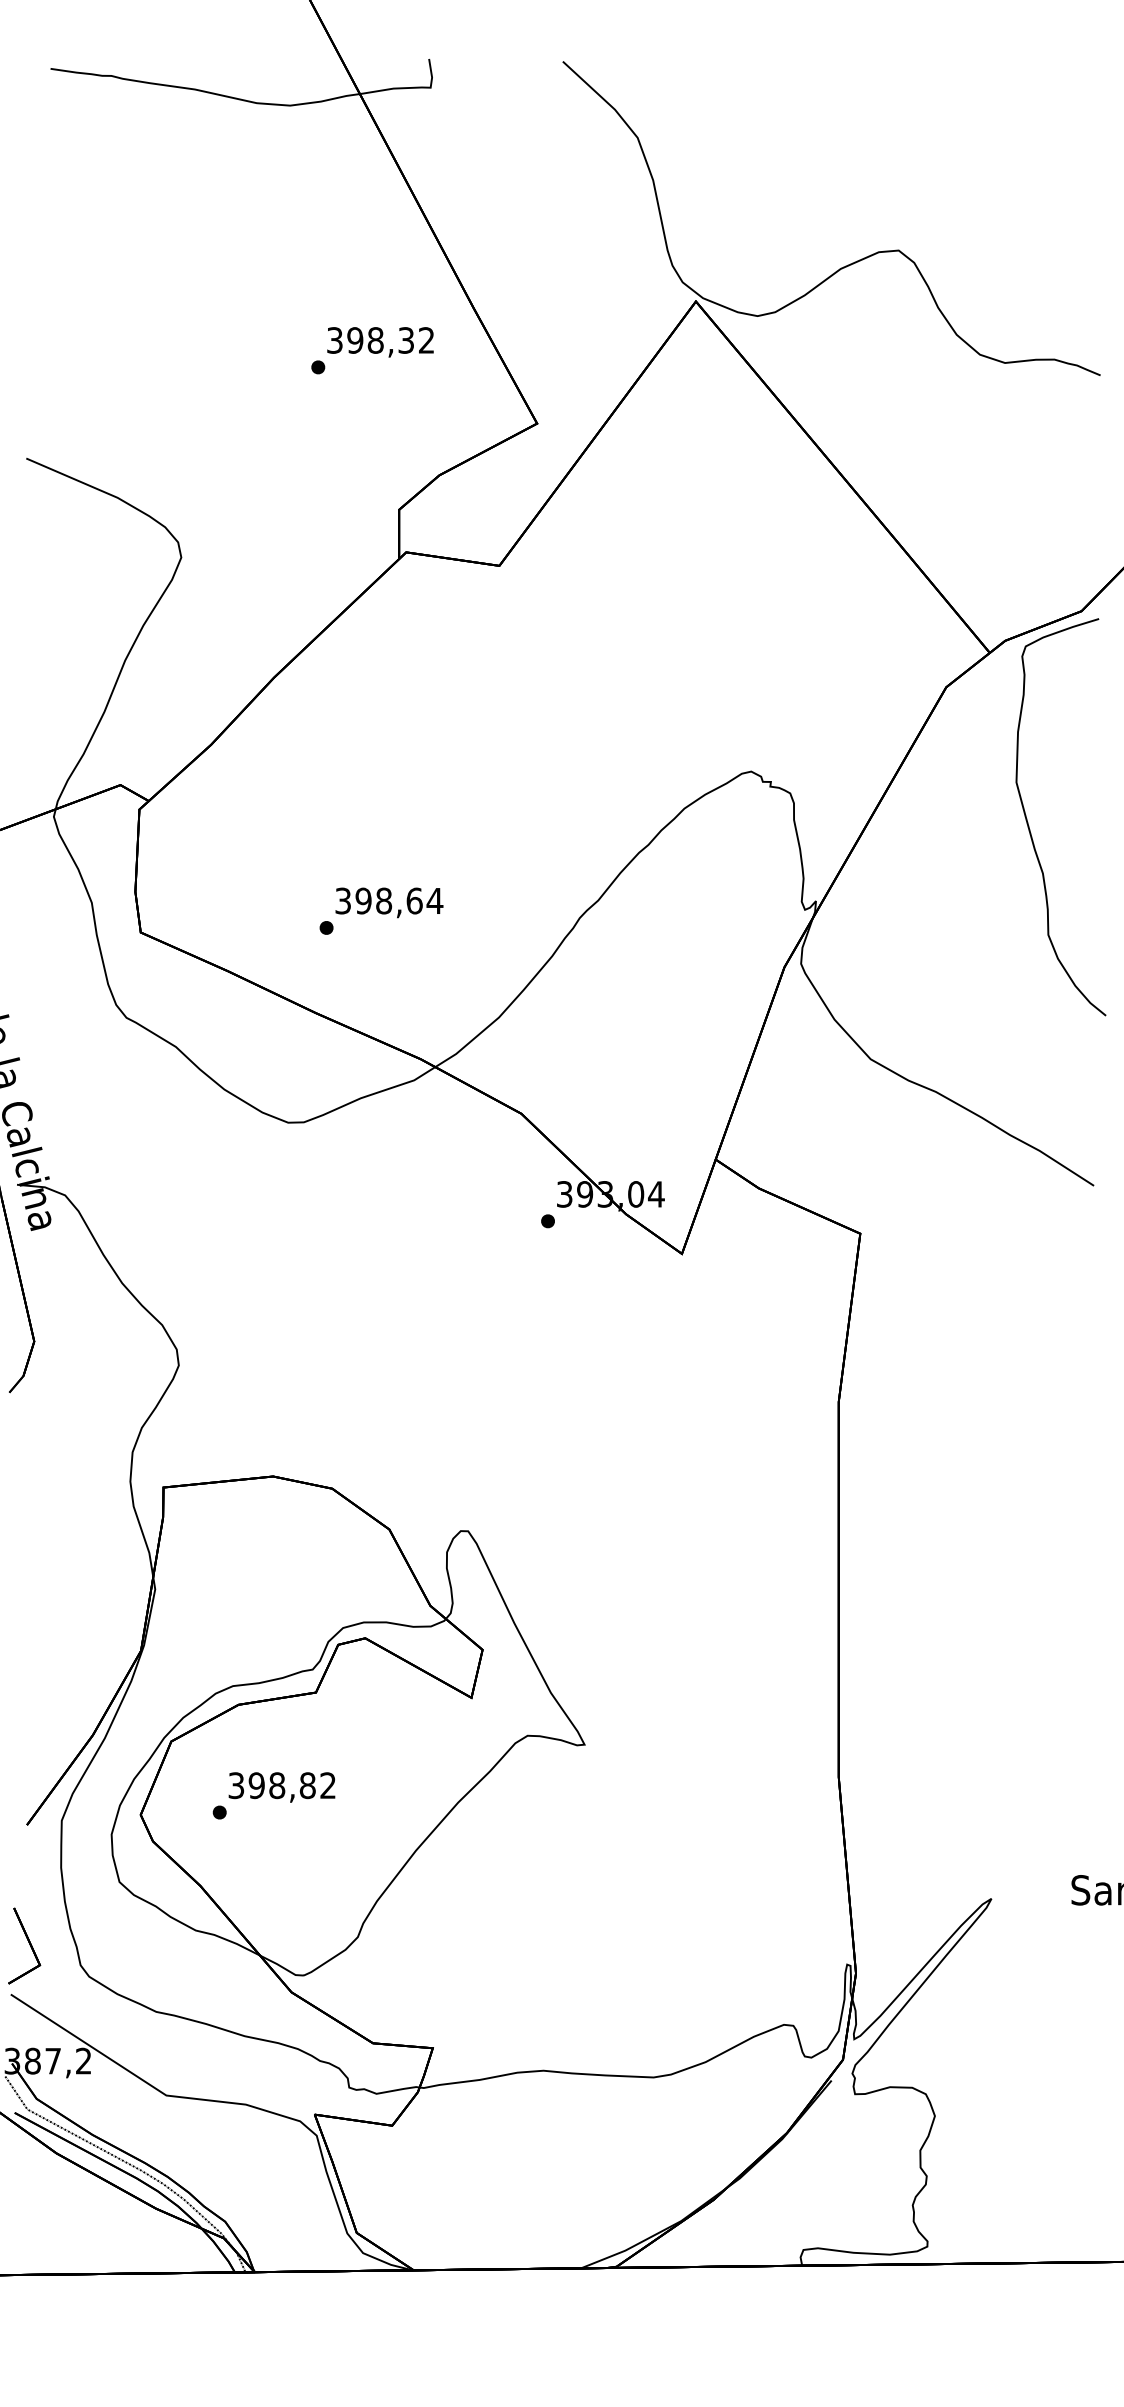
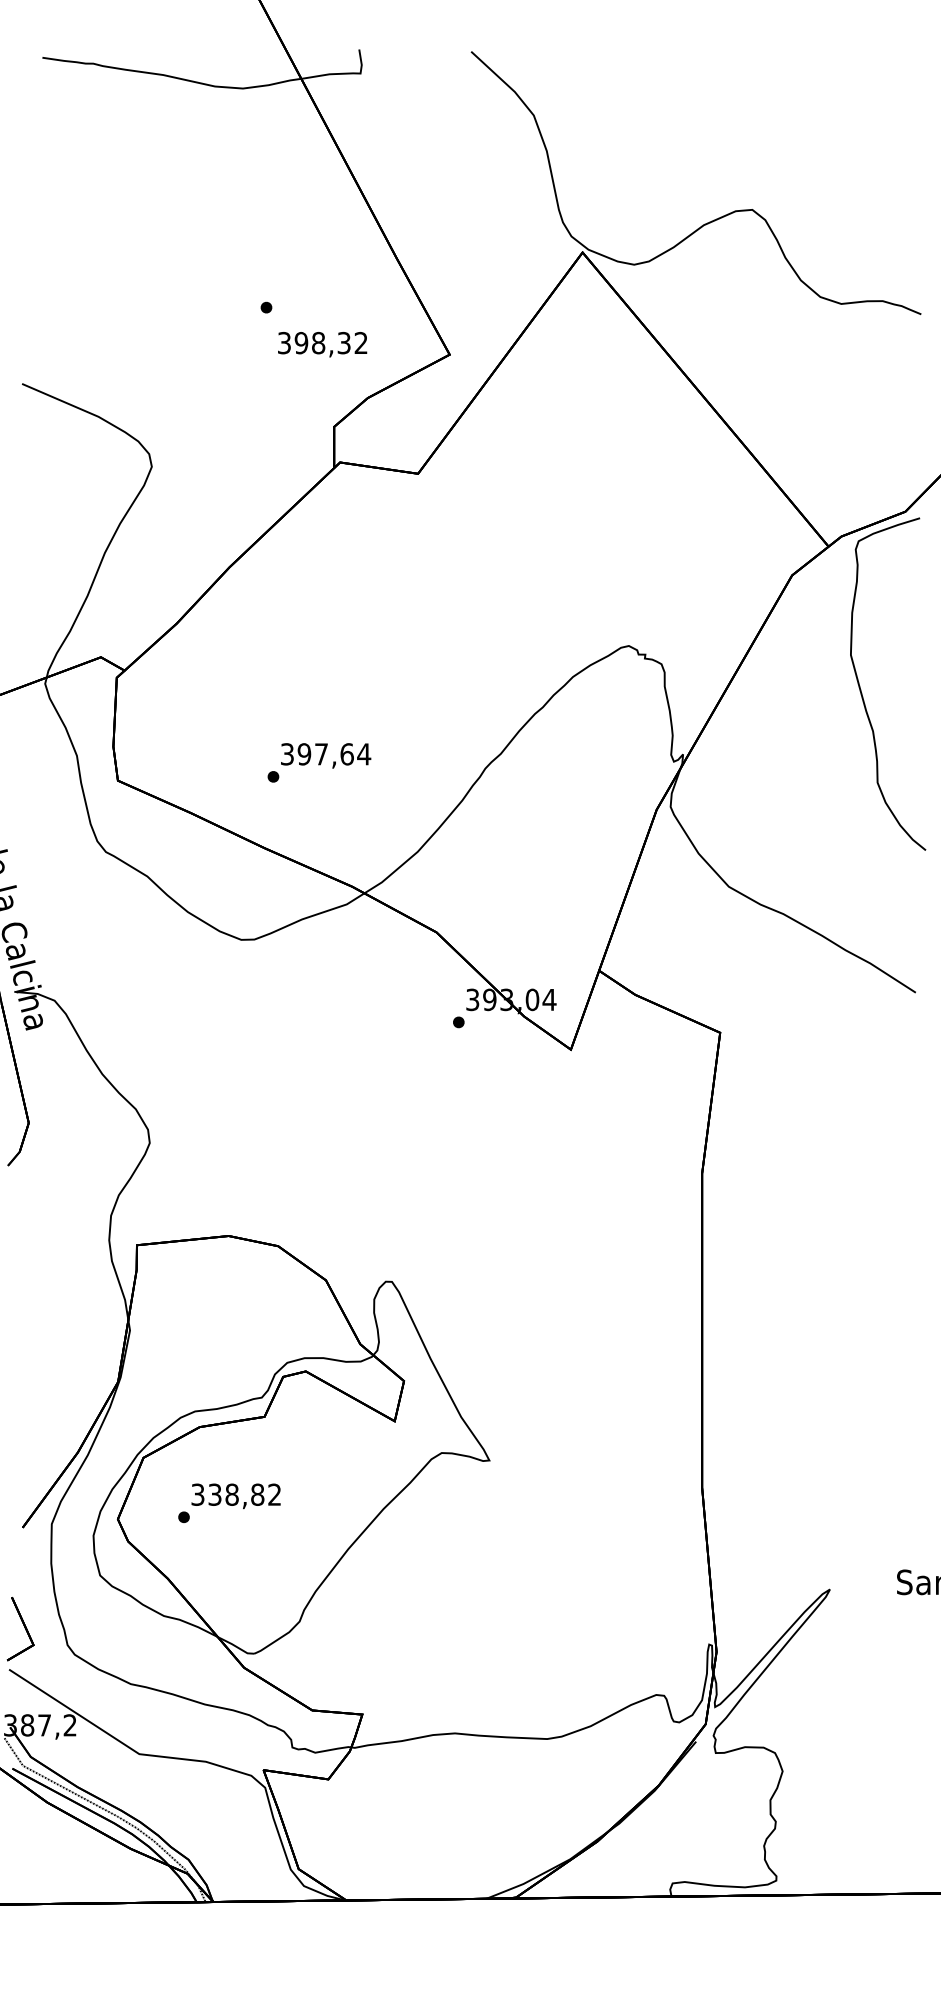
text: (380, 342) -> (322, 344), moved
text: (383, 901) -> (321, 754), 398,64 -> 397,64
text: (256, 1785) -> (214, 1494), 398,82 -> 338,82

